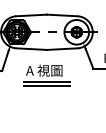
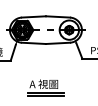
part: (46, 74) -> (45, 87), moved

